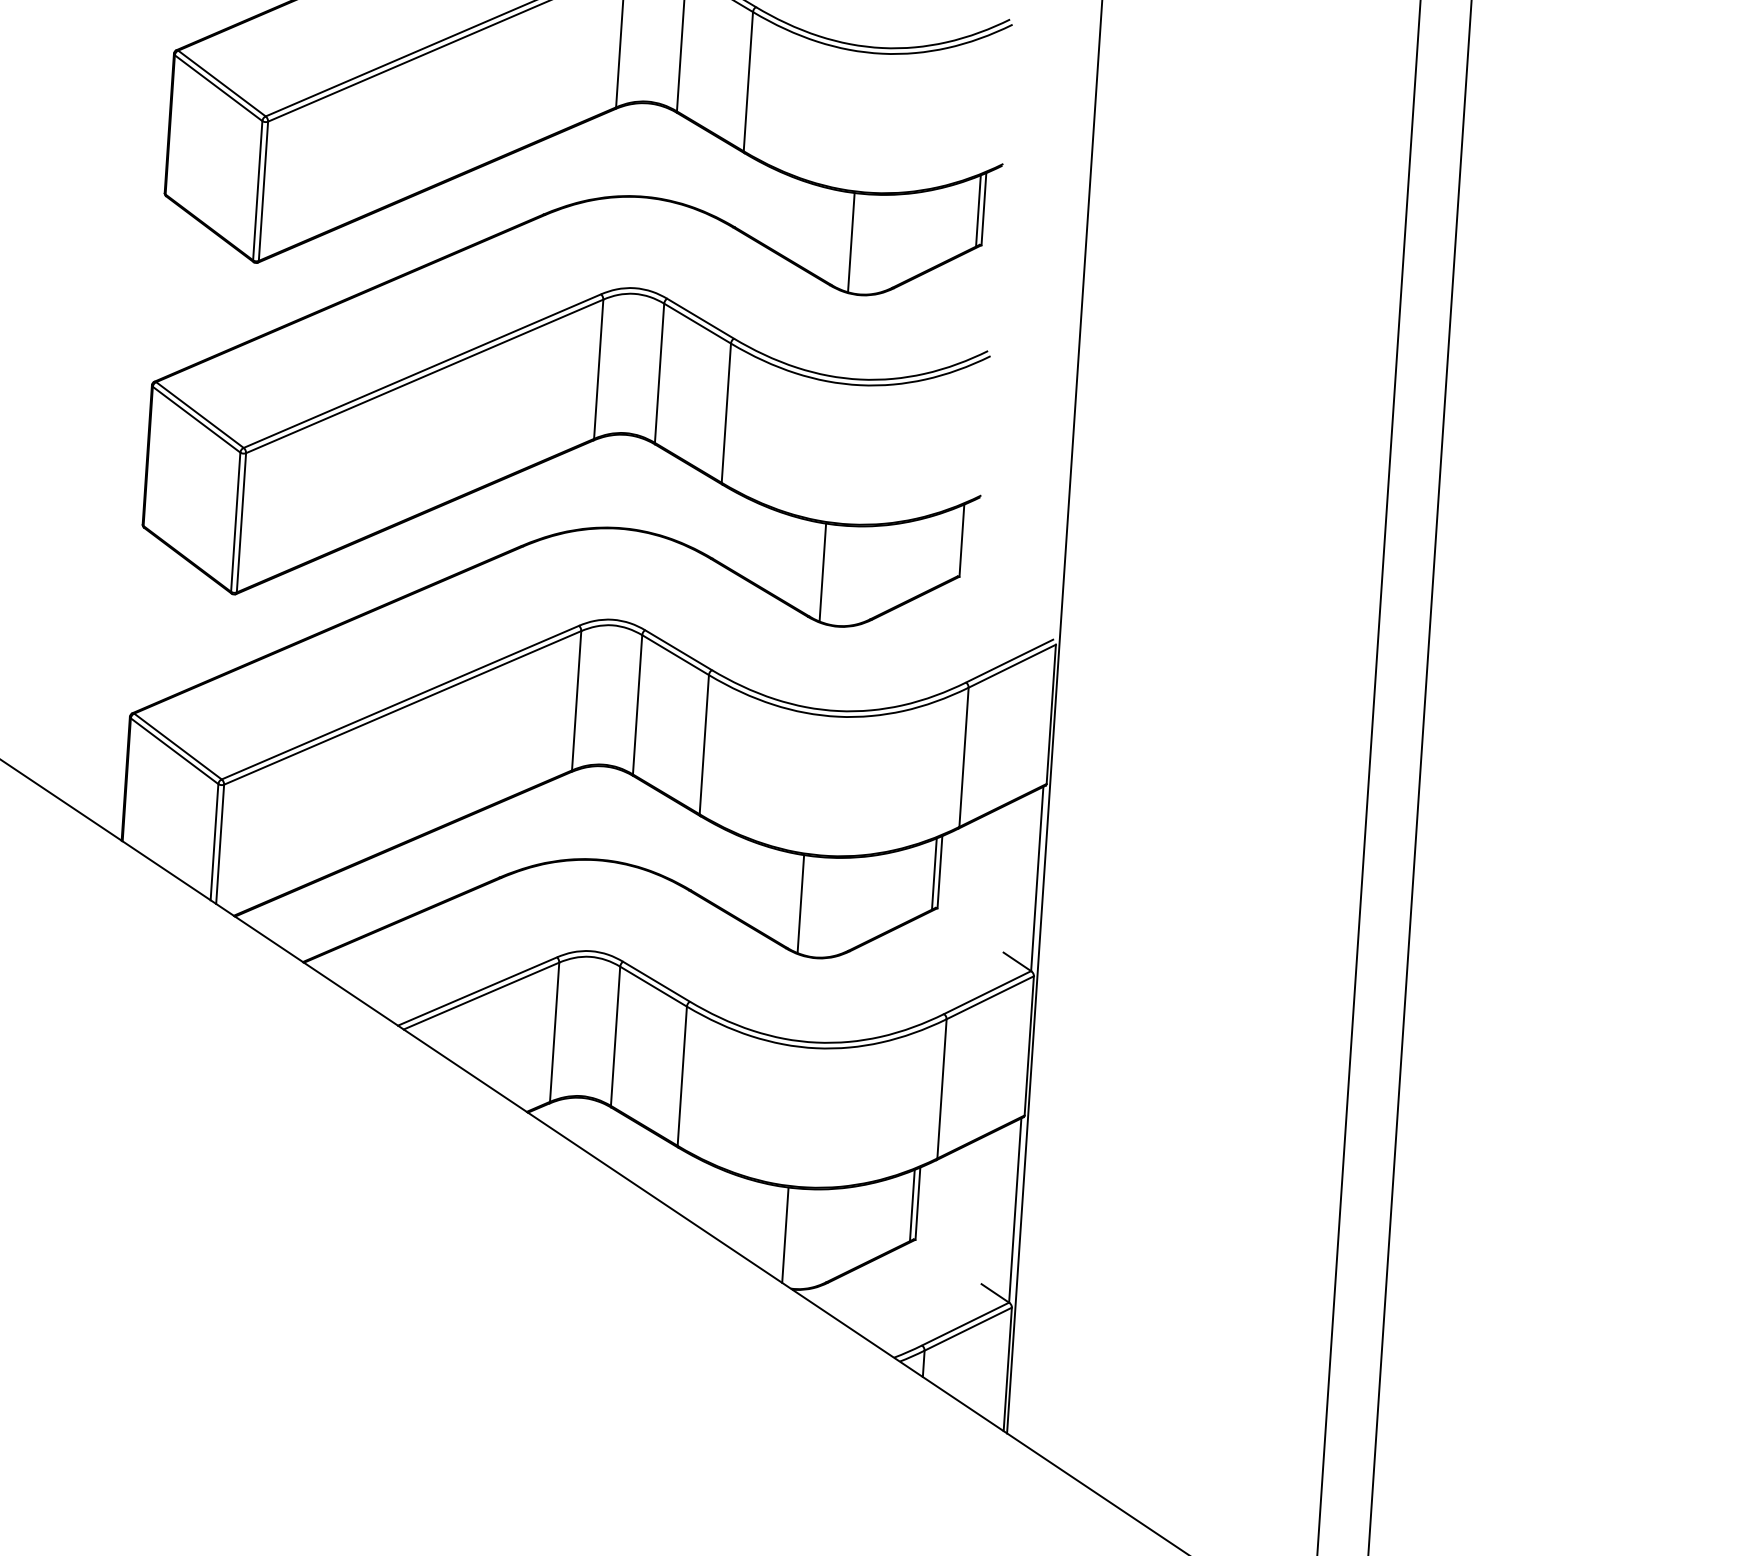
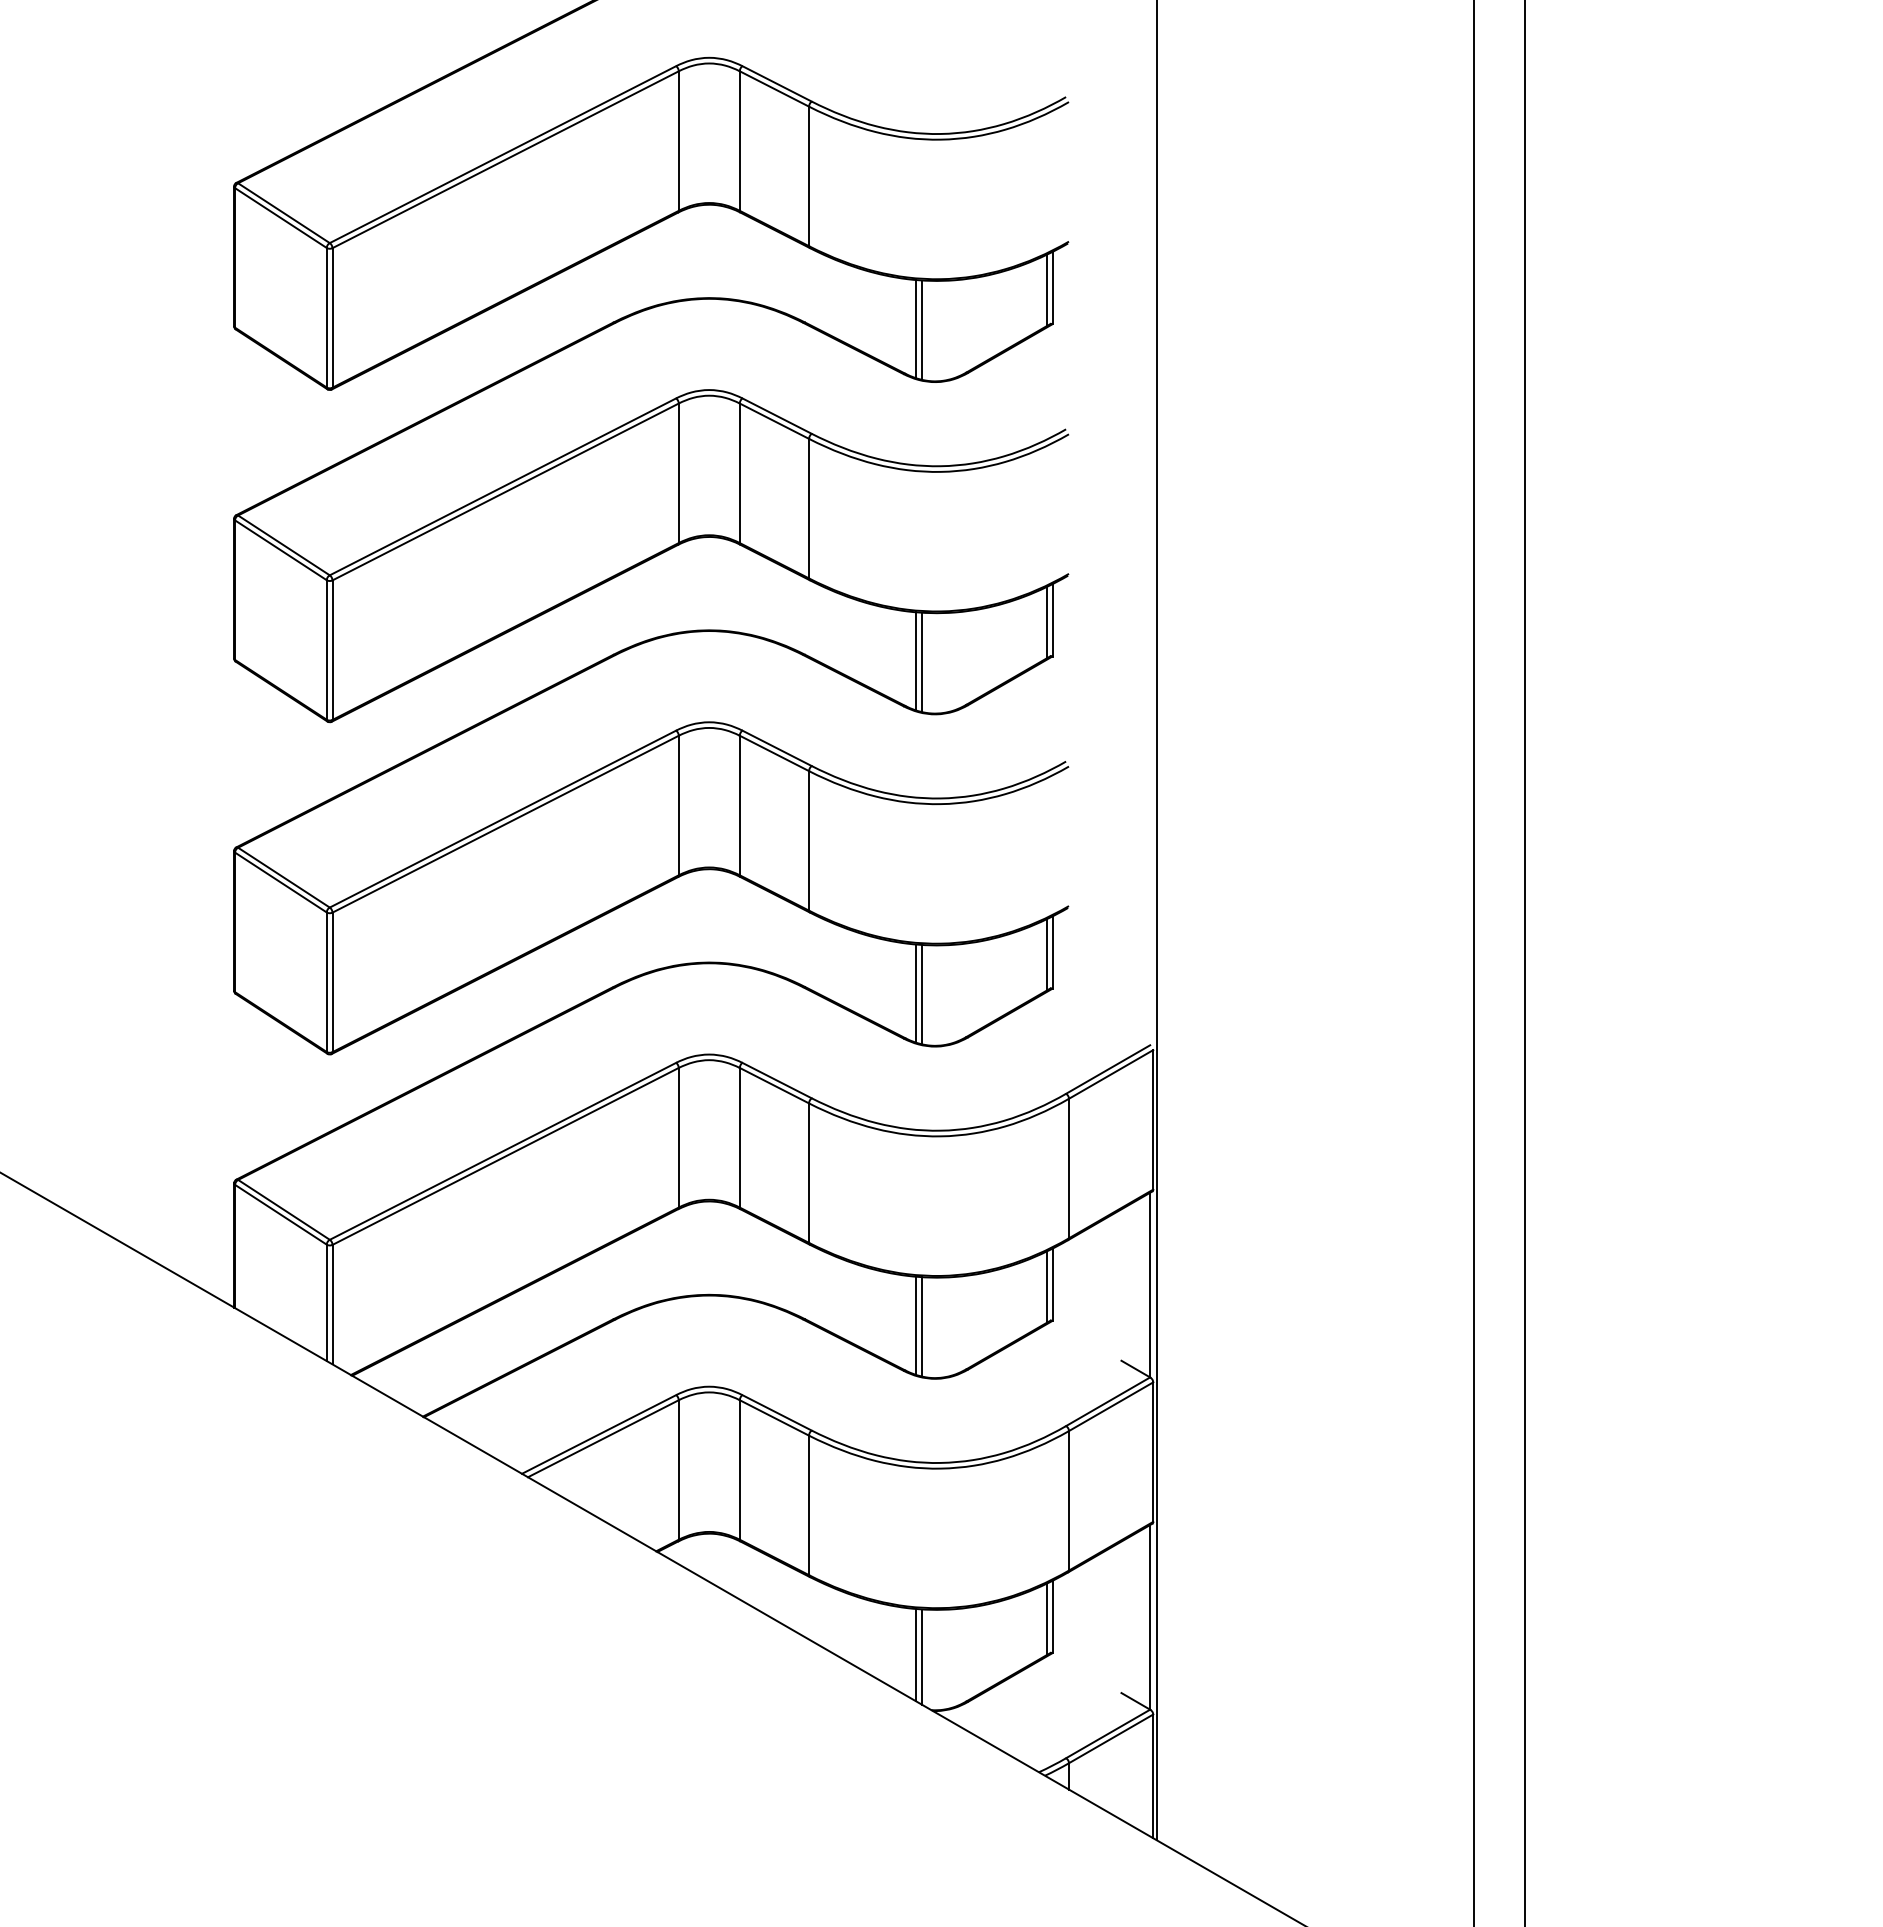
line: (844, 241) -> (915, 661), added
line: (956, 542) -> (1047, 954), added
line: (829, 573) -> (922, 994), added
line: (807, 905) -> (922, 1326), added
line: (778, 1232) -> (915, 1654), added

